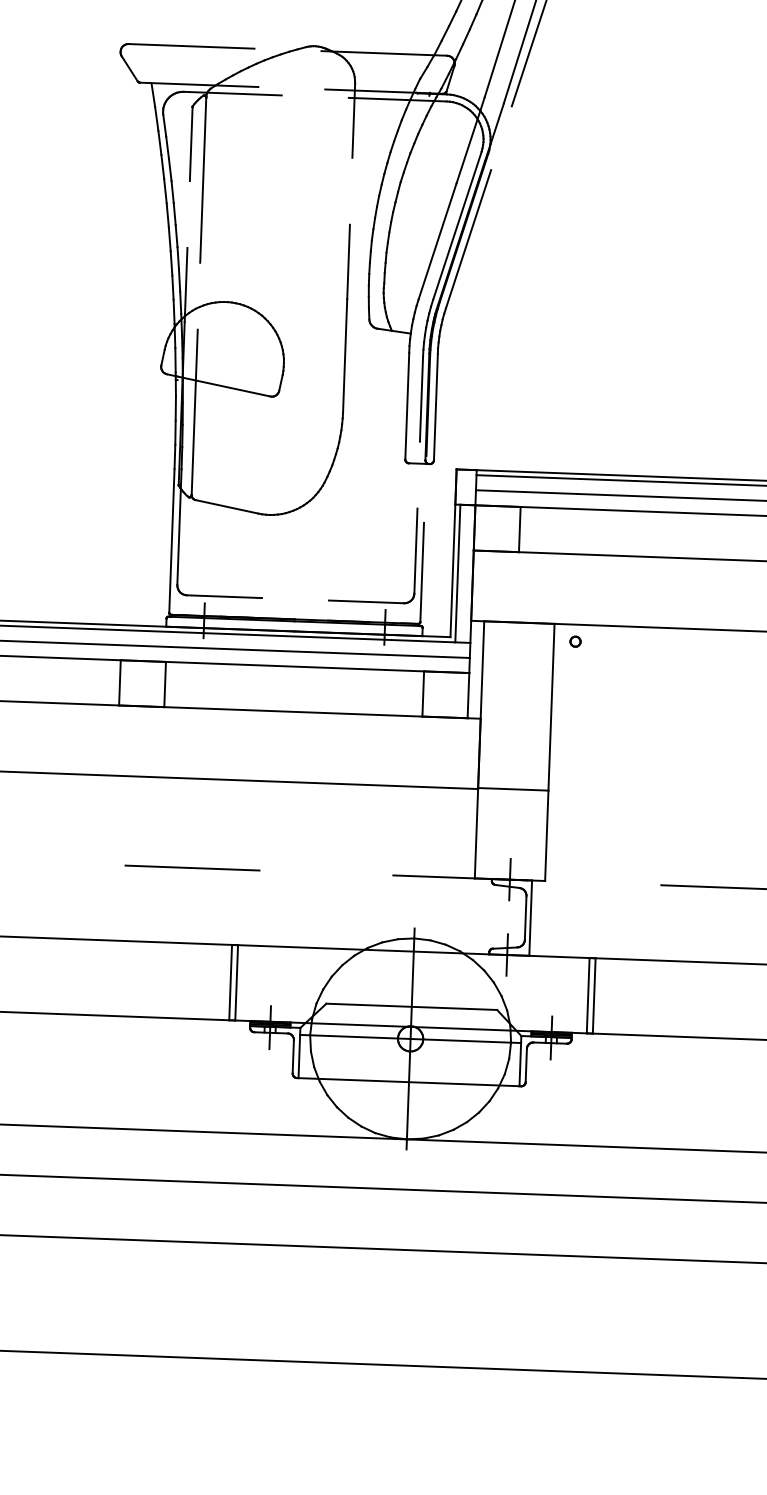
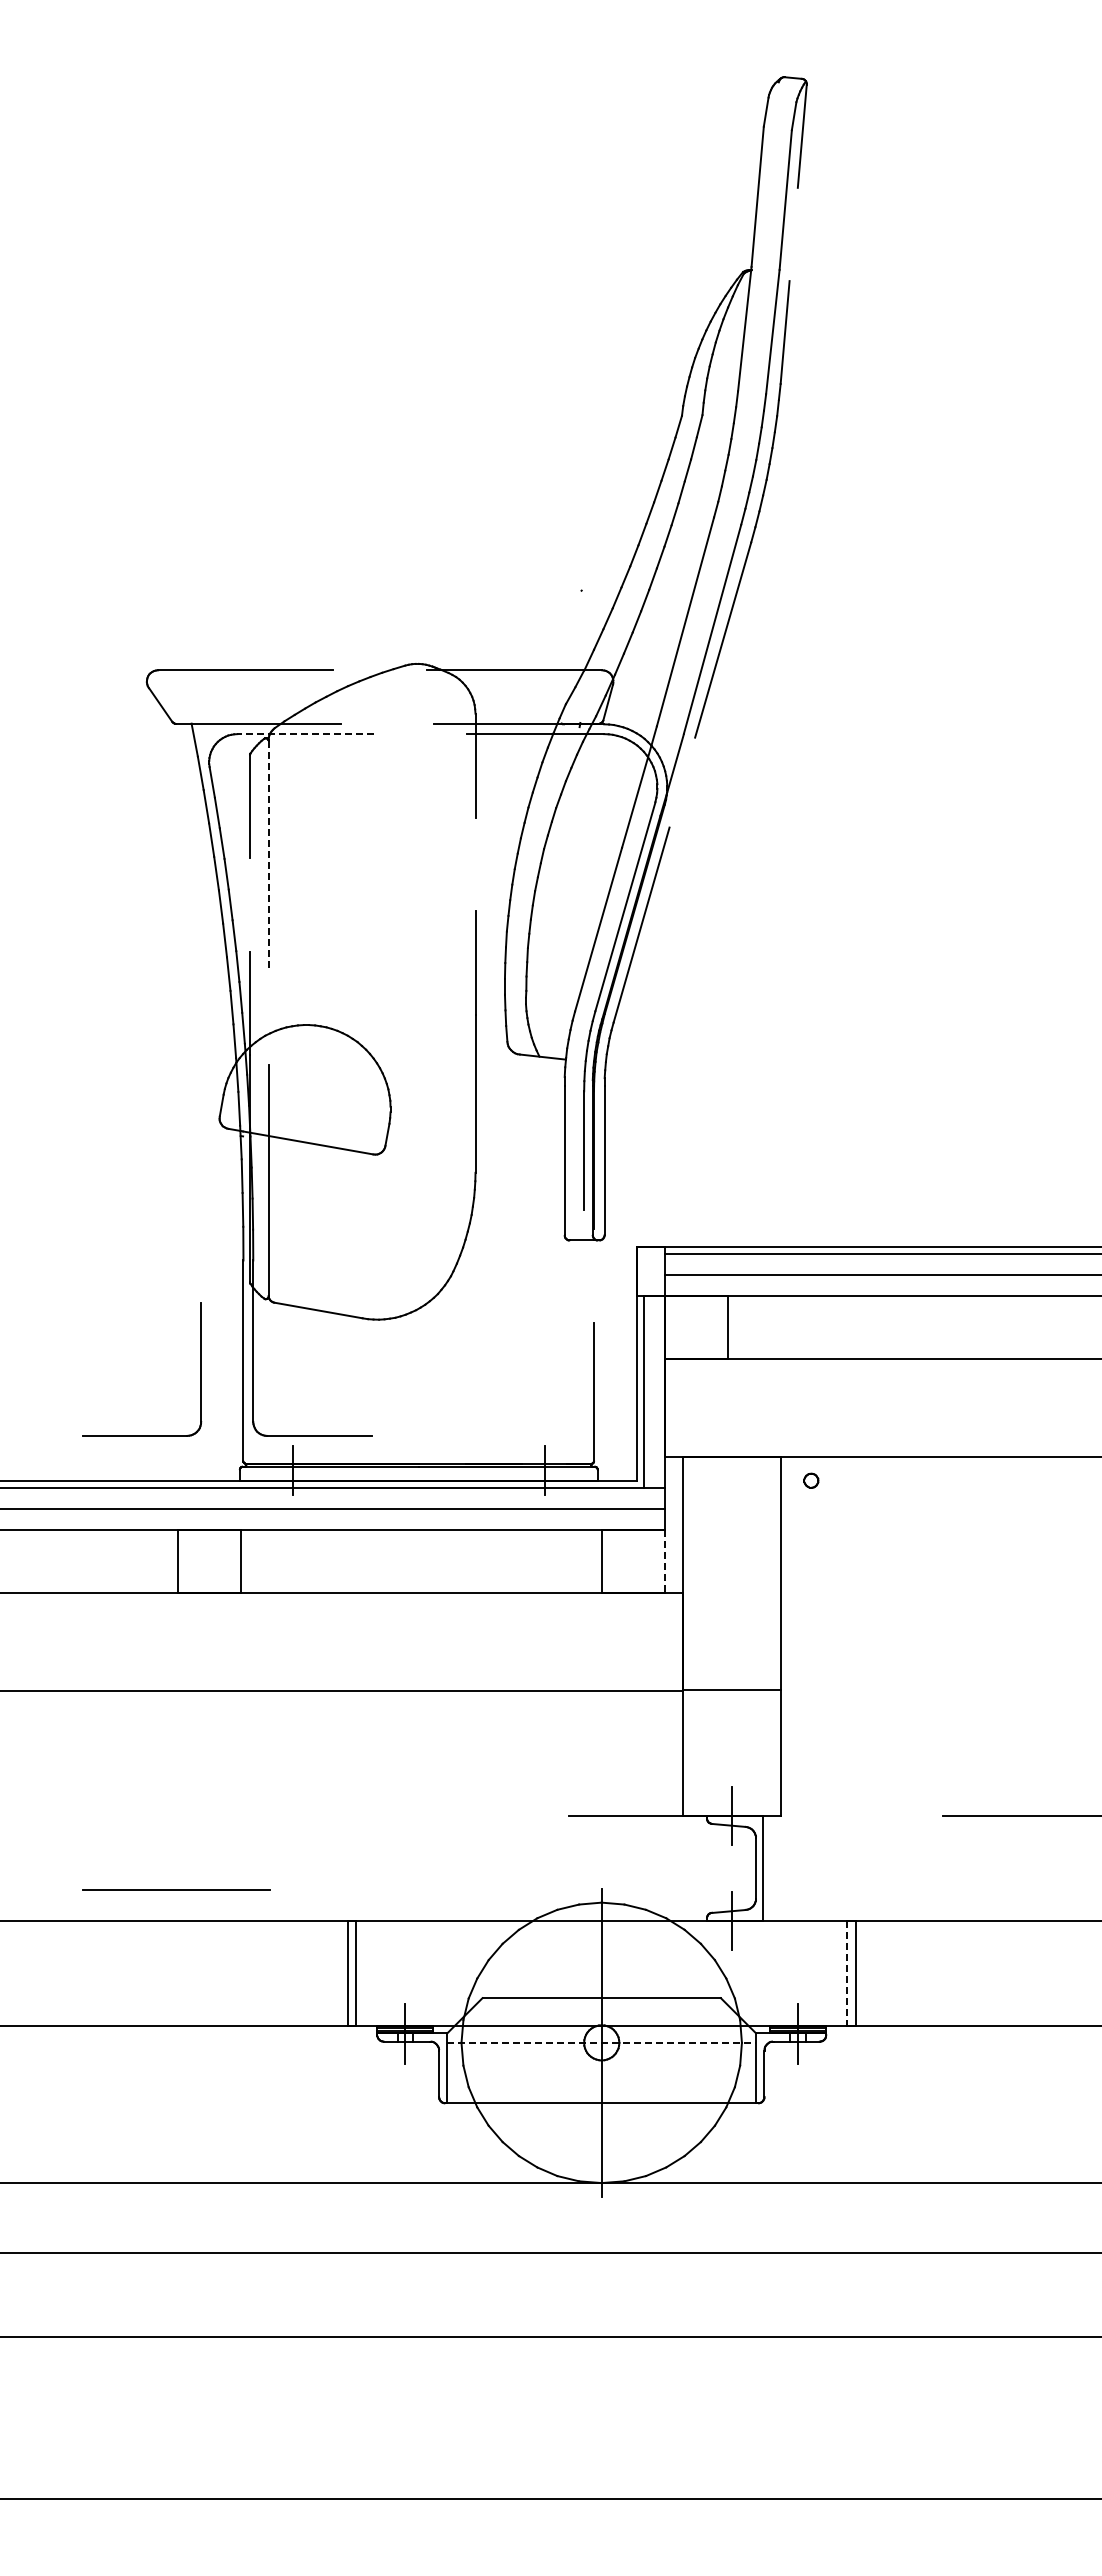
line: (232, 93) -> (305, 734), solid -> dashed
line: (203, 180) -> (268, 856), solid -> dashed
part: (415, 556) -> (200, 1369), moved
line: (468, 695) -> (664, 1561), solid -> dashed
line: (192, 867) -> (176, 1889), moved
line: (588, 995) -> (847, 1973), solid -> dashed
line: (411, 1039) -> (602, 2043), solid -> dashed

